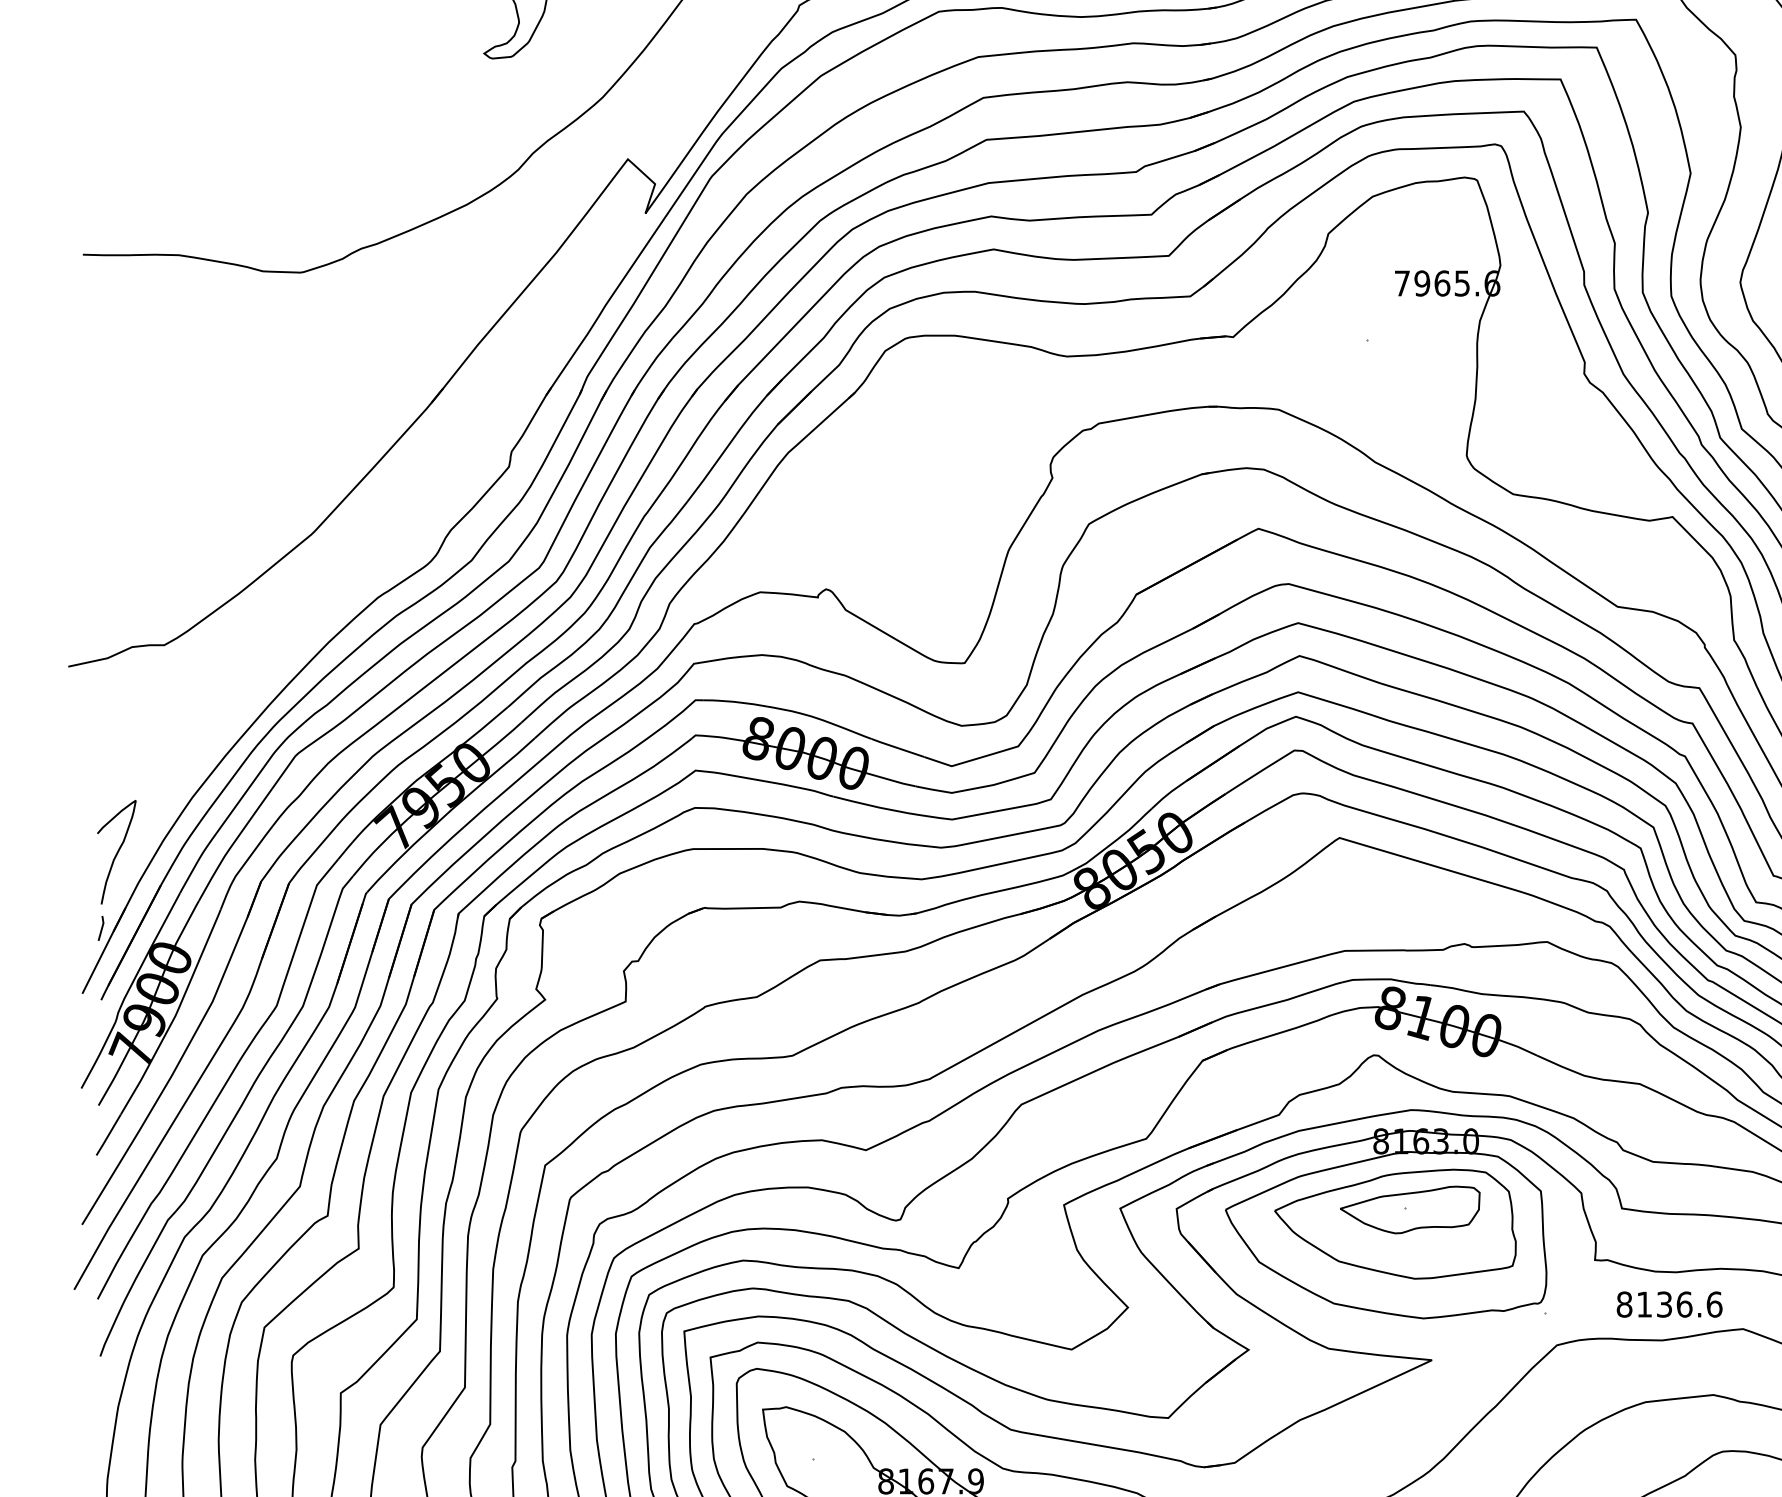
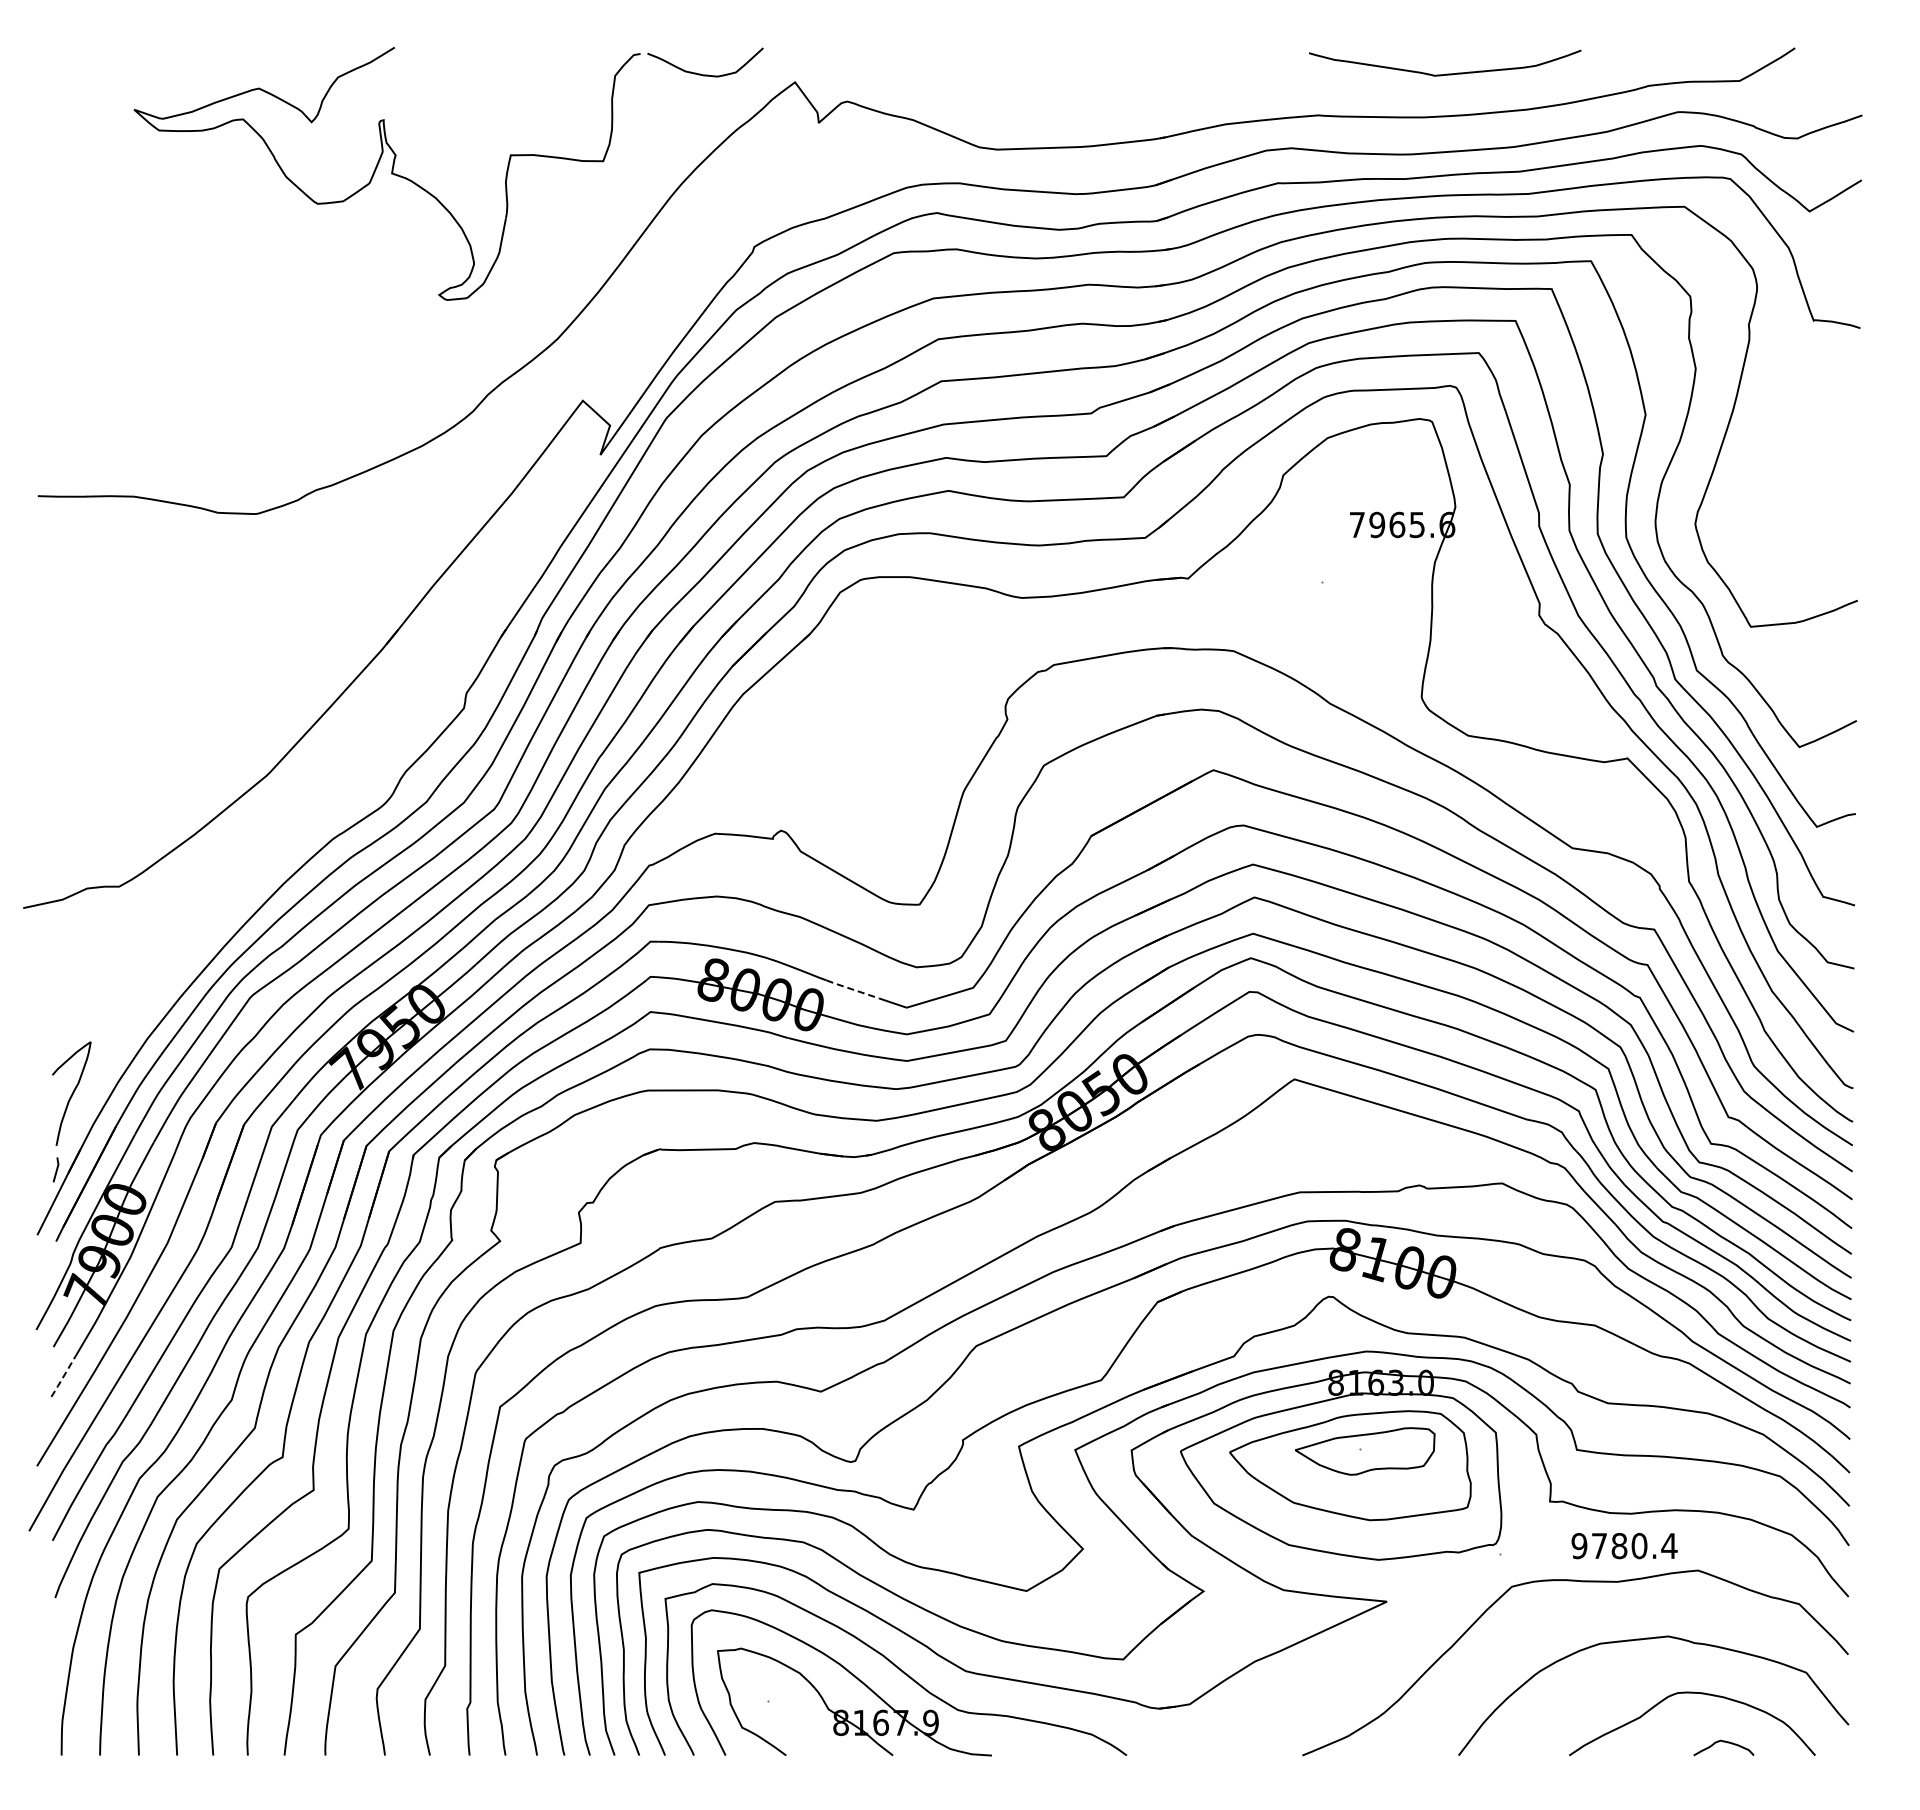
line: (897, 748) -> (852, 989), solid -> dashed
line: (108, 1136) -> (63, 1377), solid -> dashed
text: (1669, 1304) -> (1624, 1545), 8136.6 -> 9780.4

